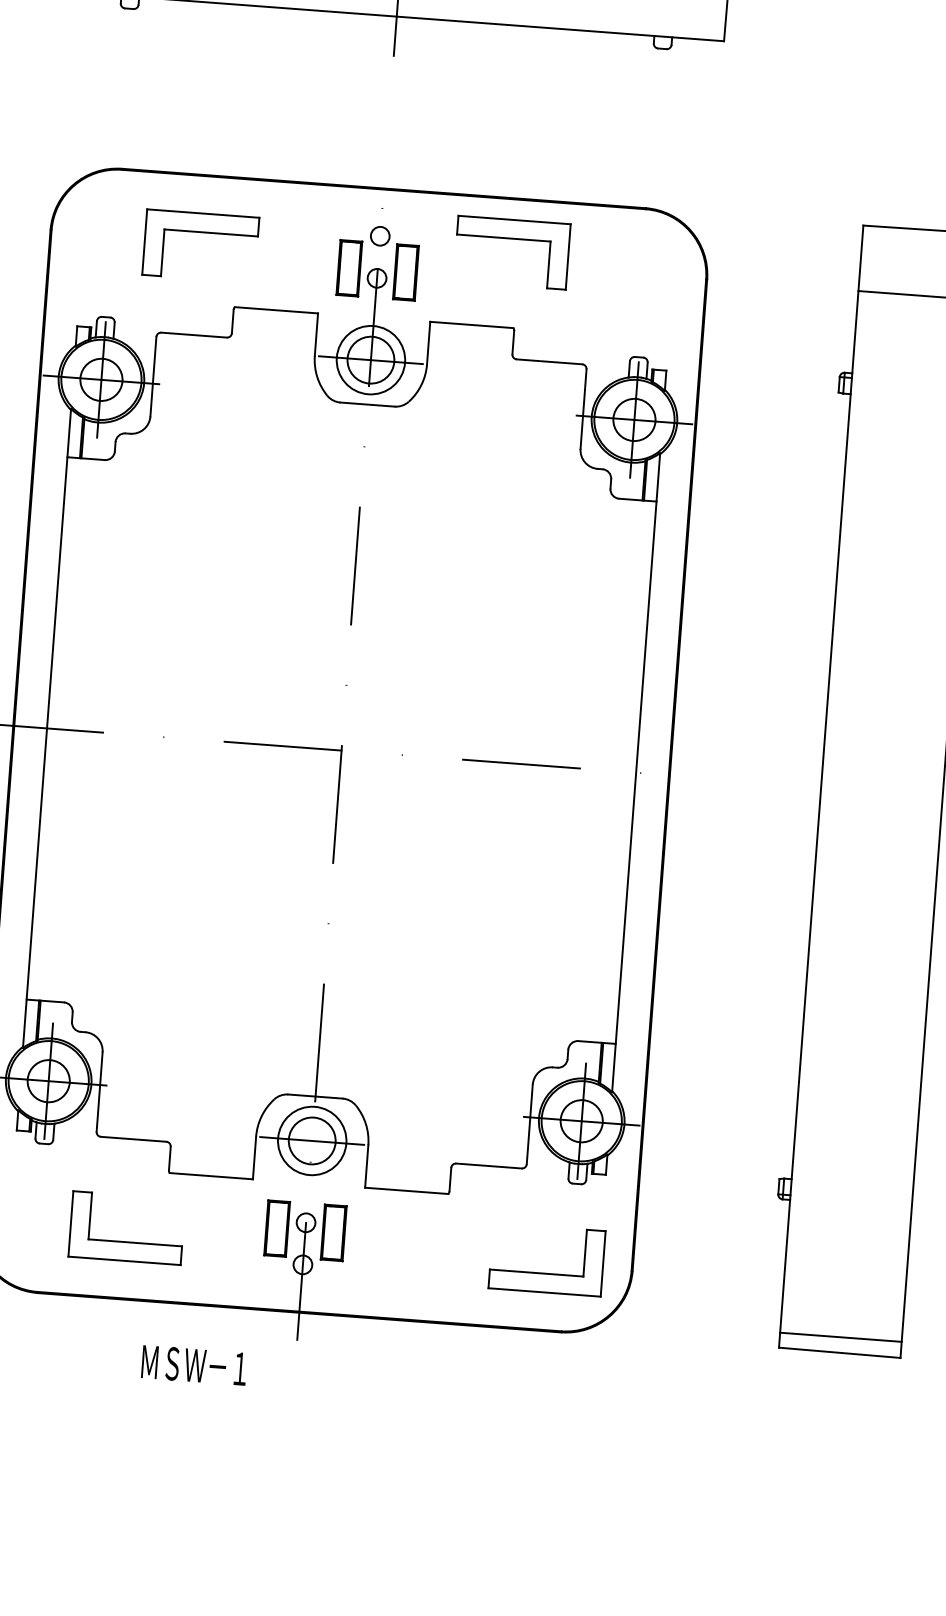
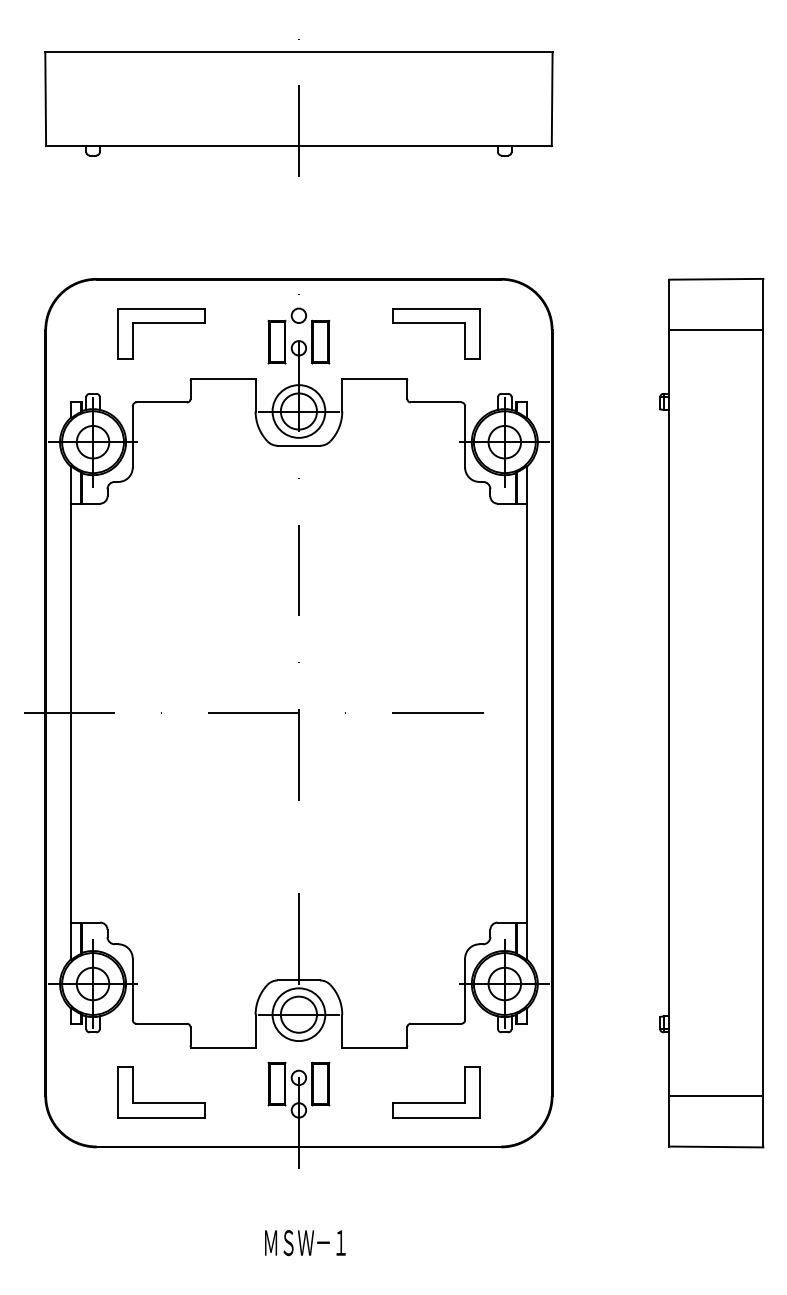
part: (513, 239) -> (436, 323), moved
part: (546, 1272) -> (436, 1102), moved
line: (841, 1336) -> (716, 1095), moved
text: (194, 1366) -> (305, 1243), moved

